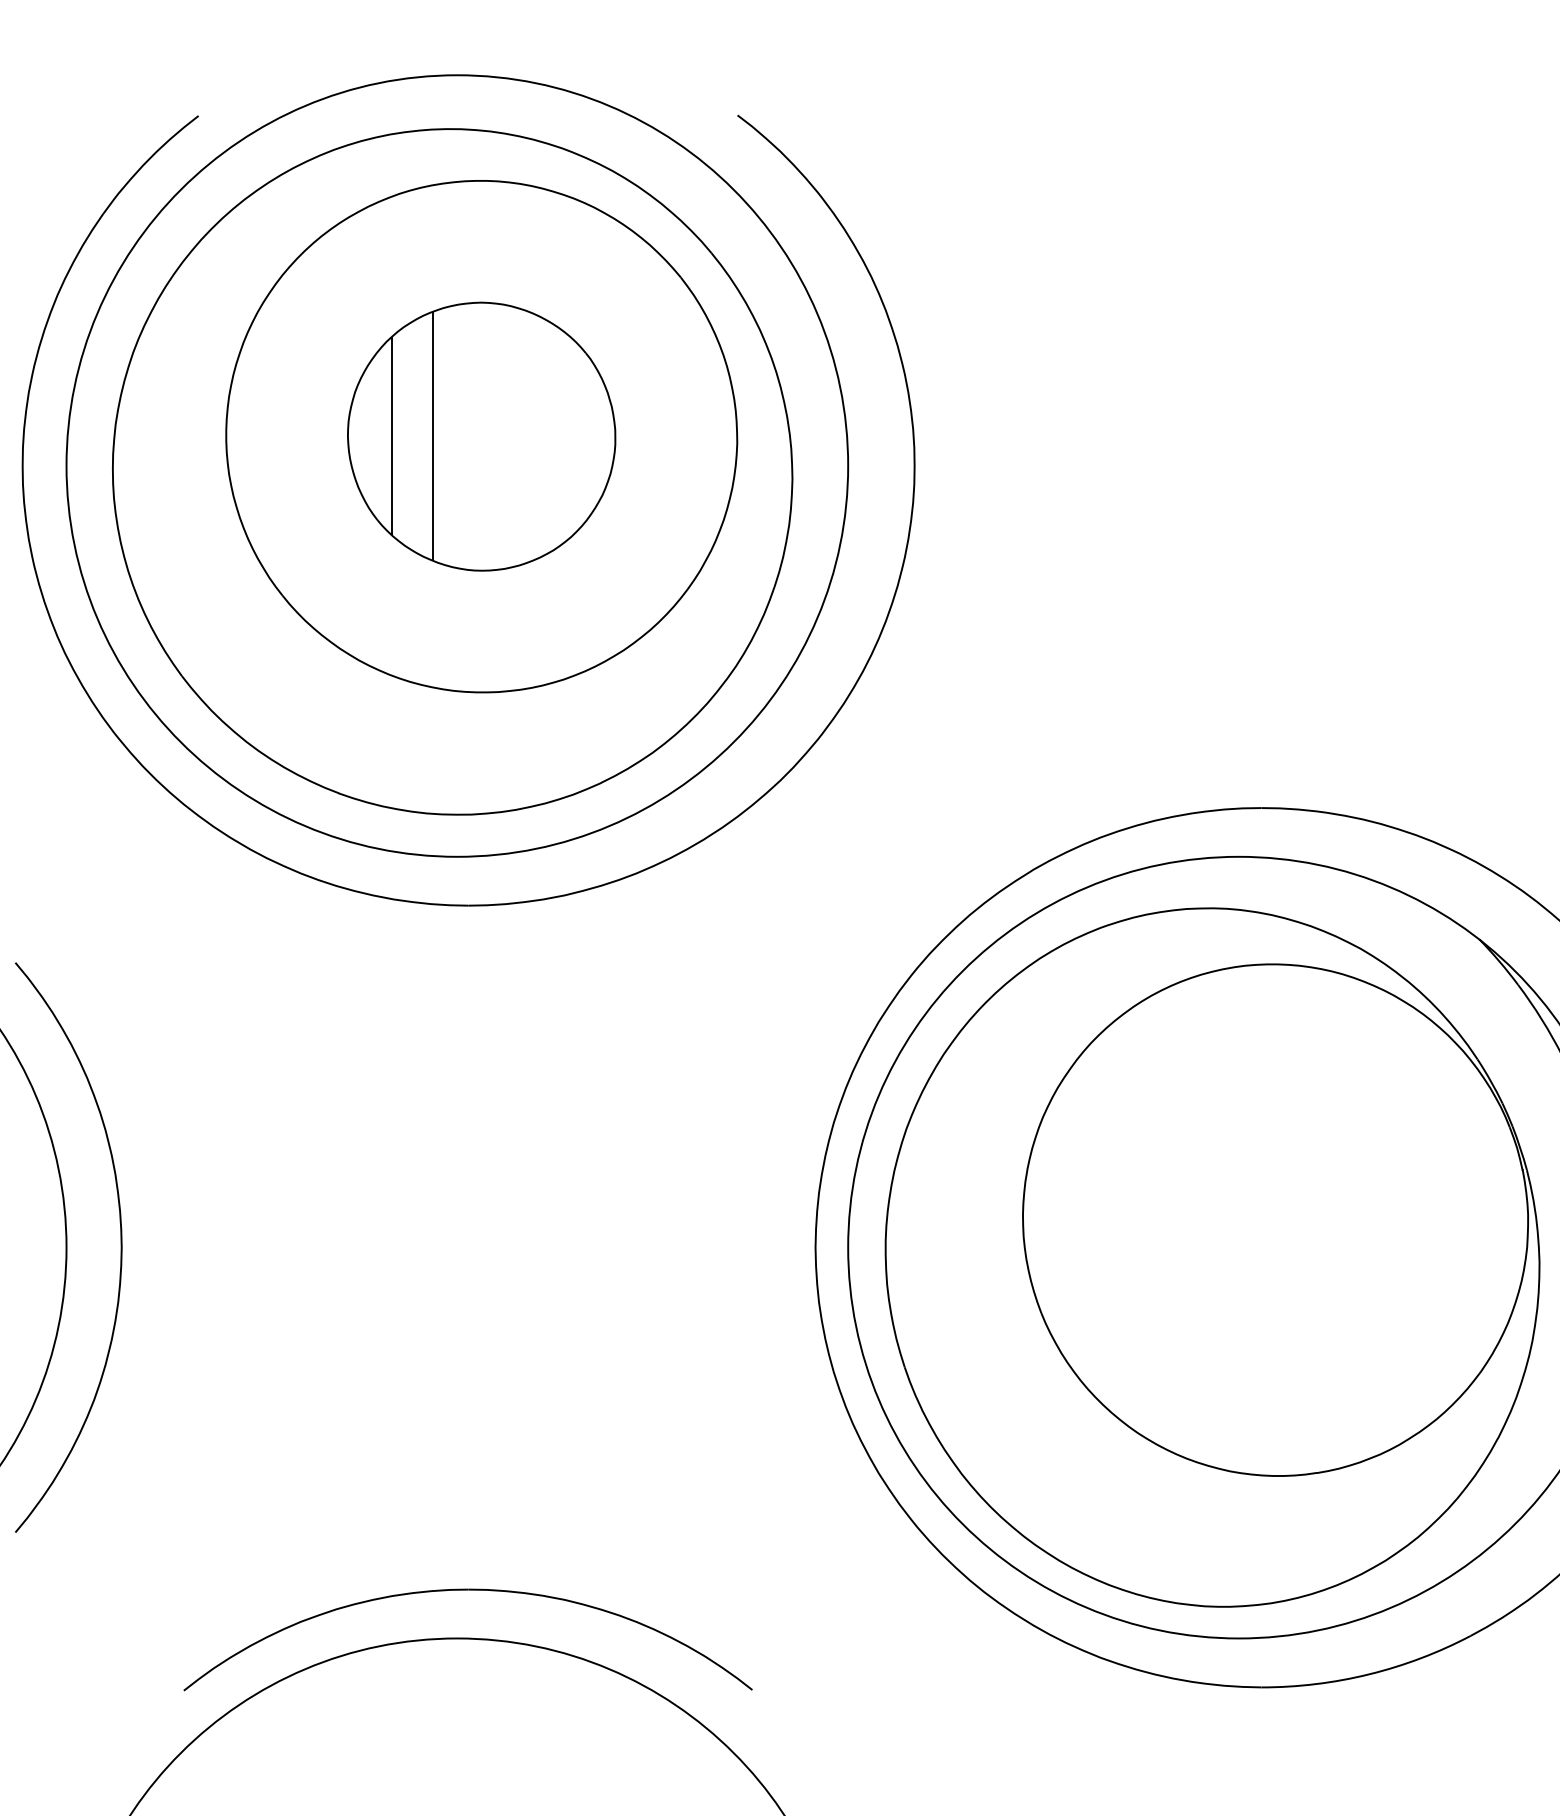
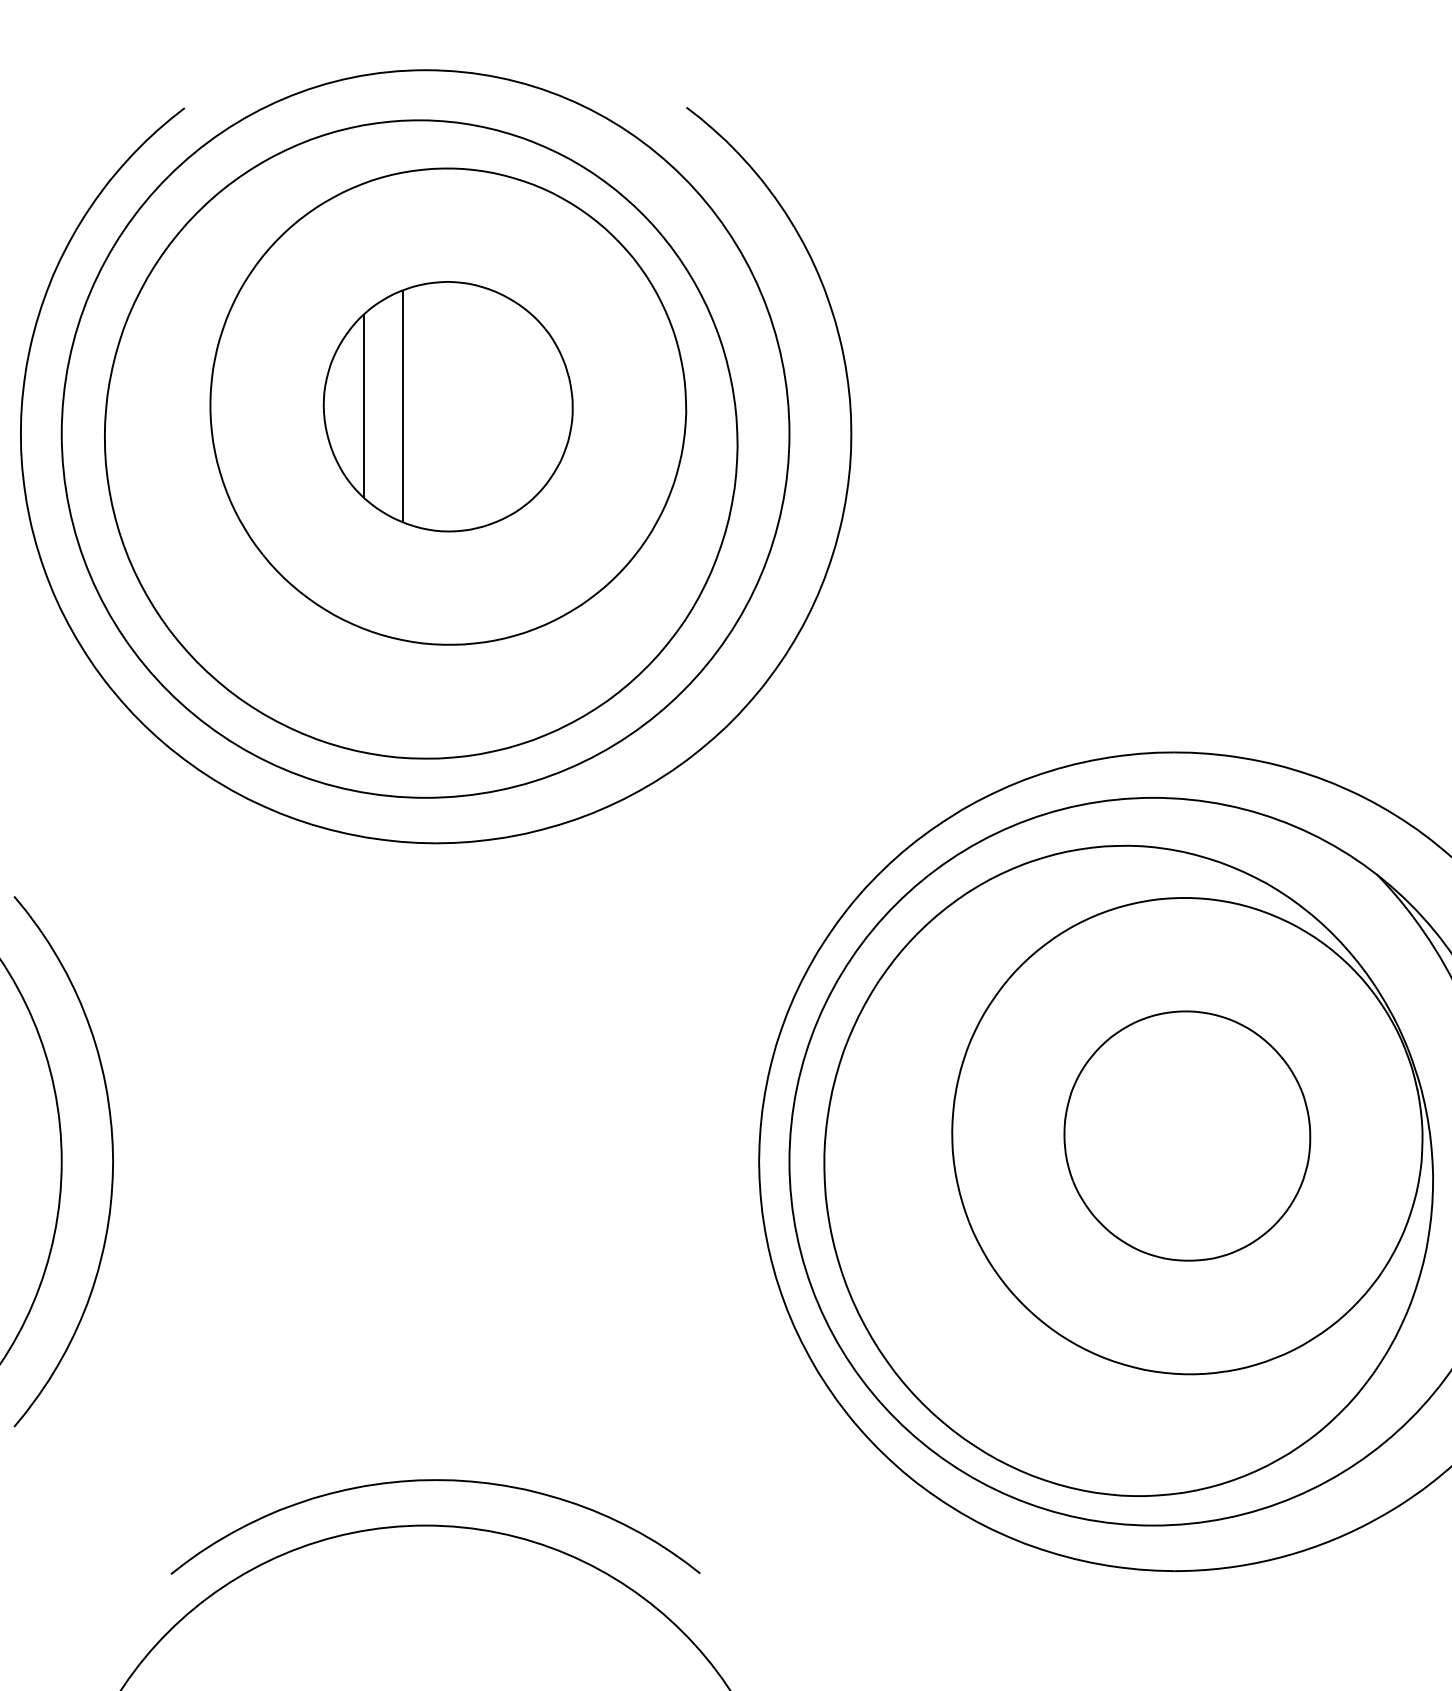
part: (1275, 1219) -> (1187, 1135), added

